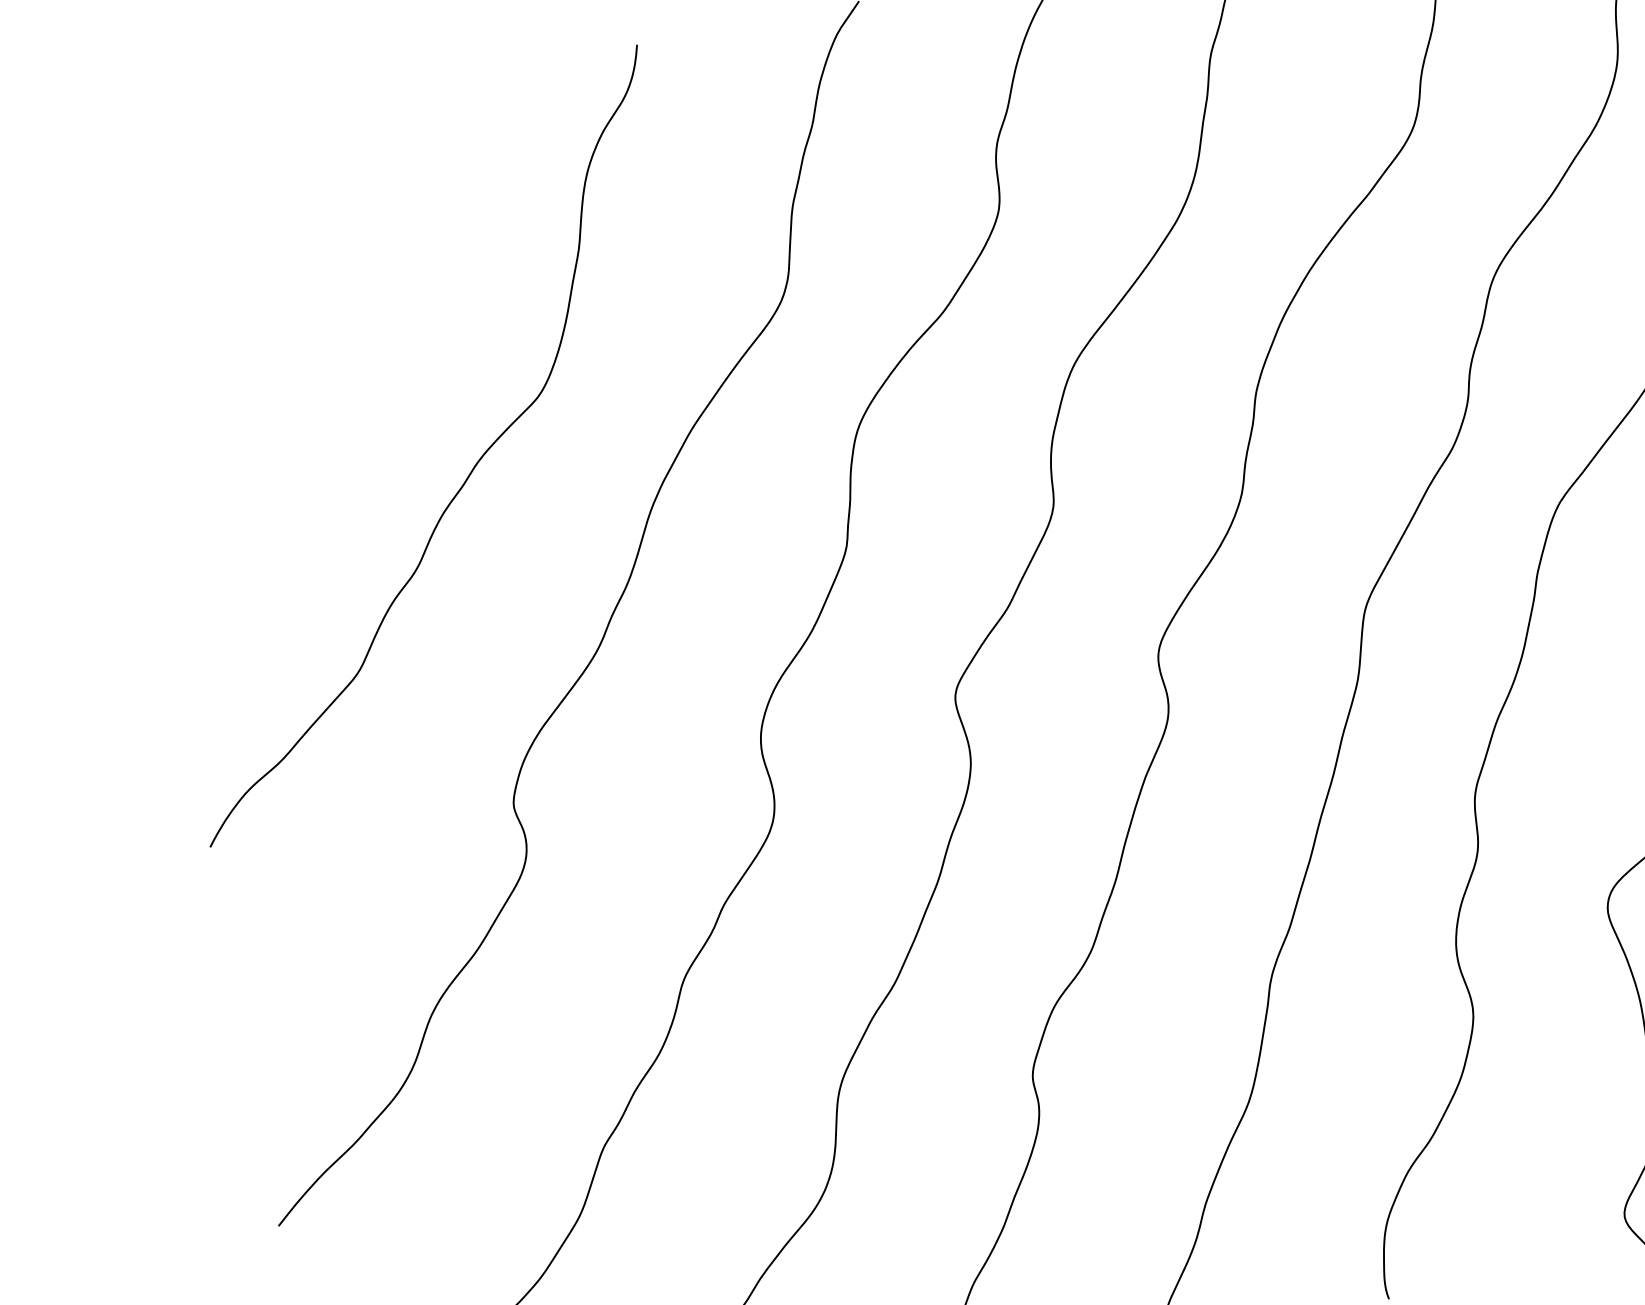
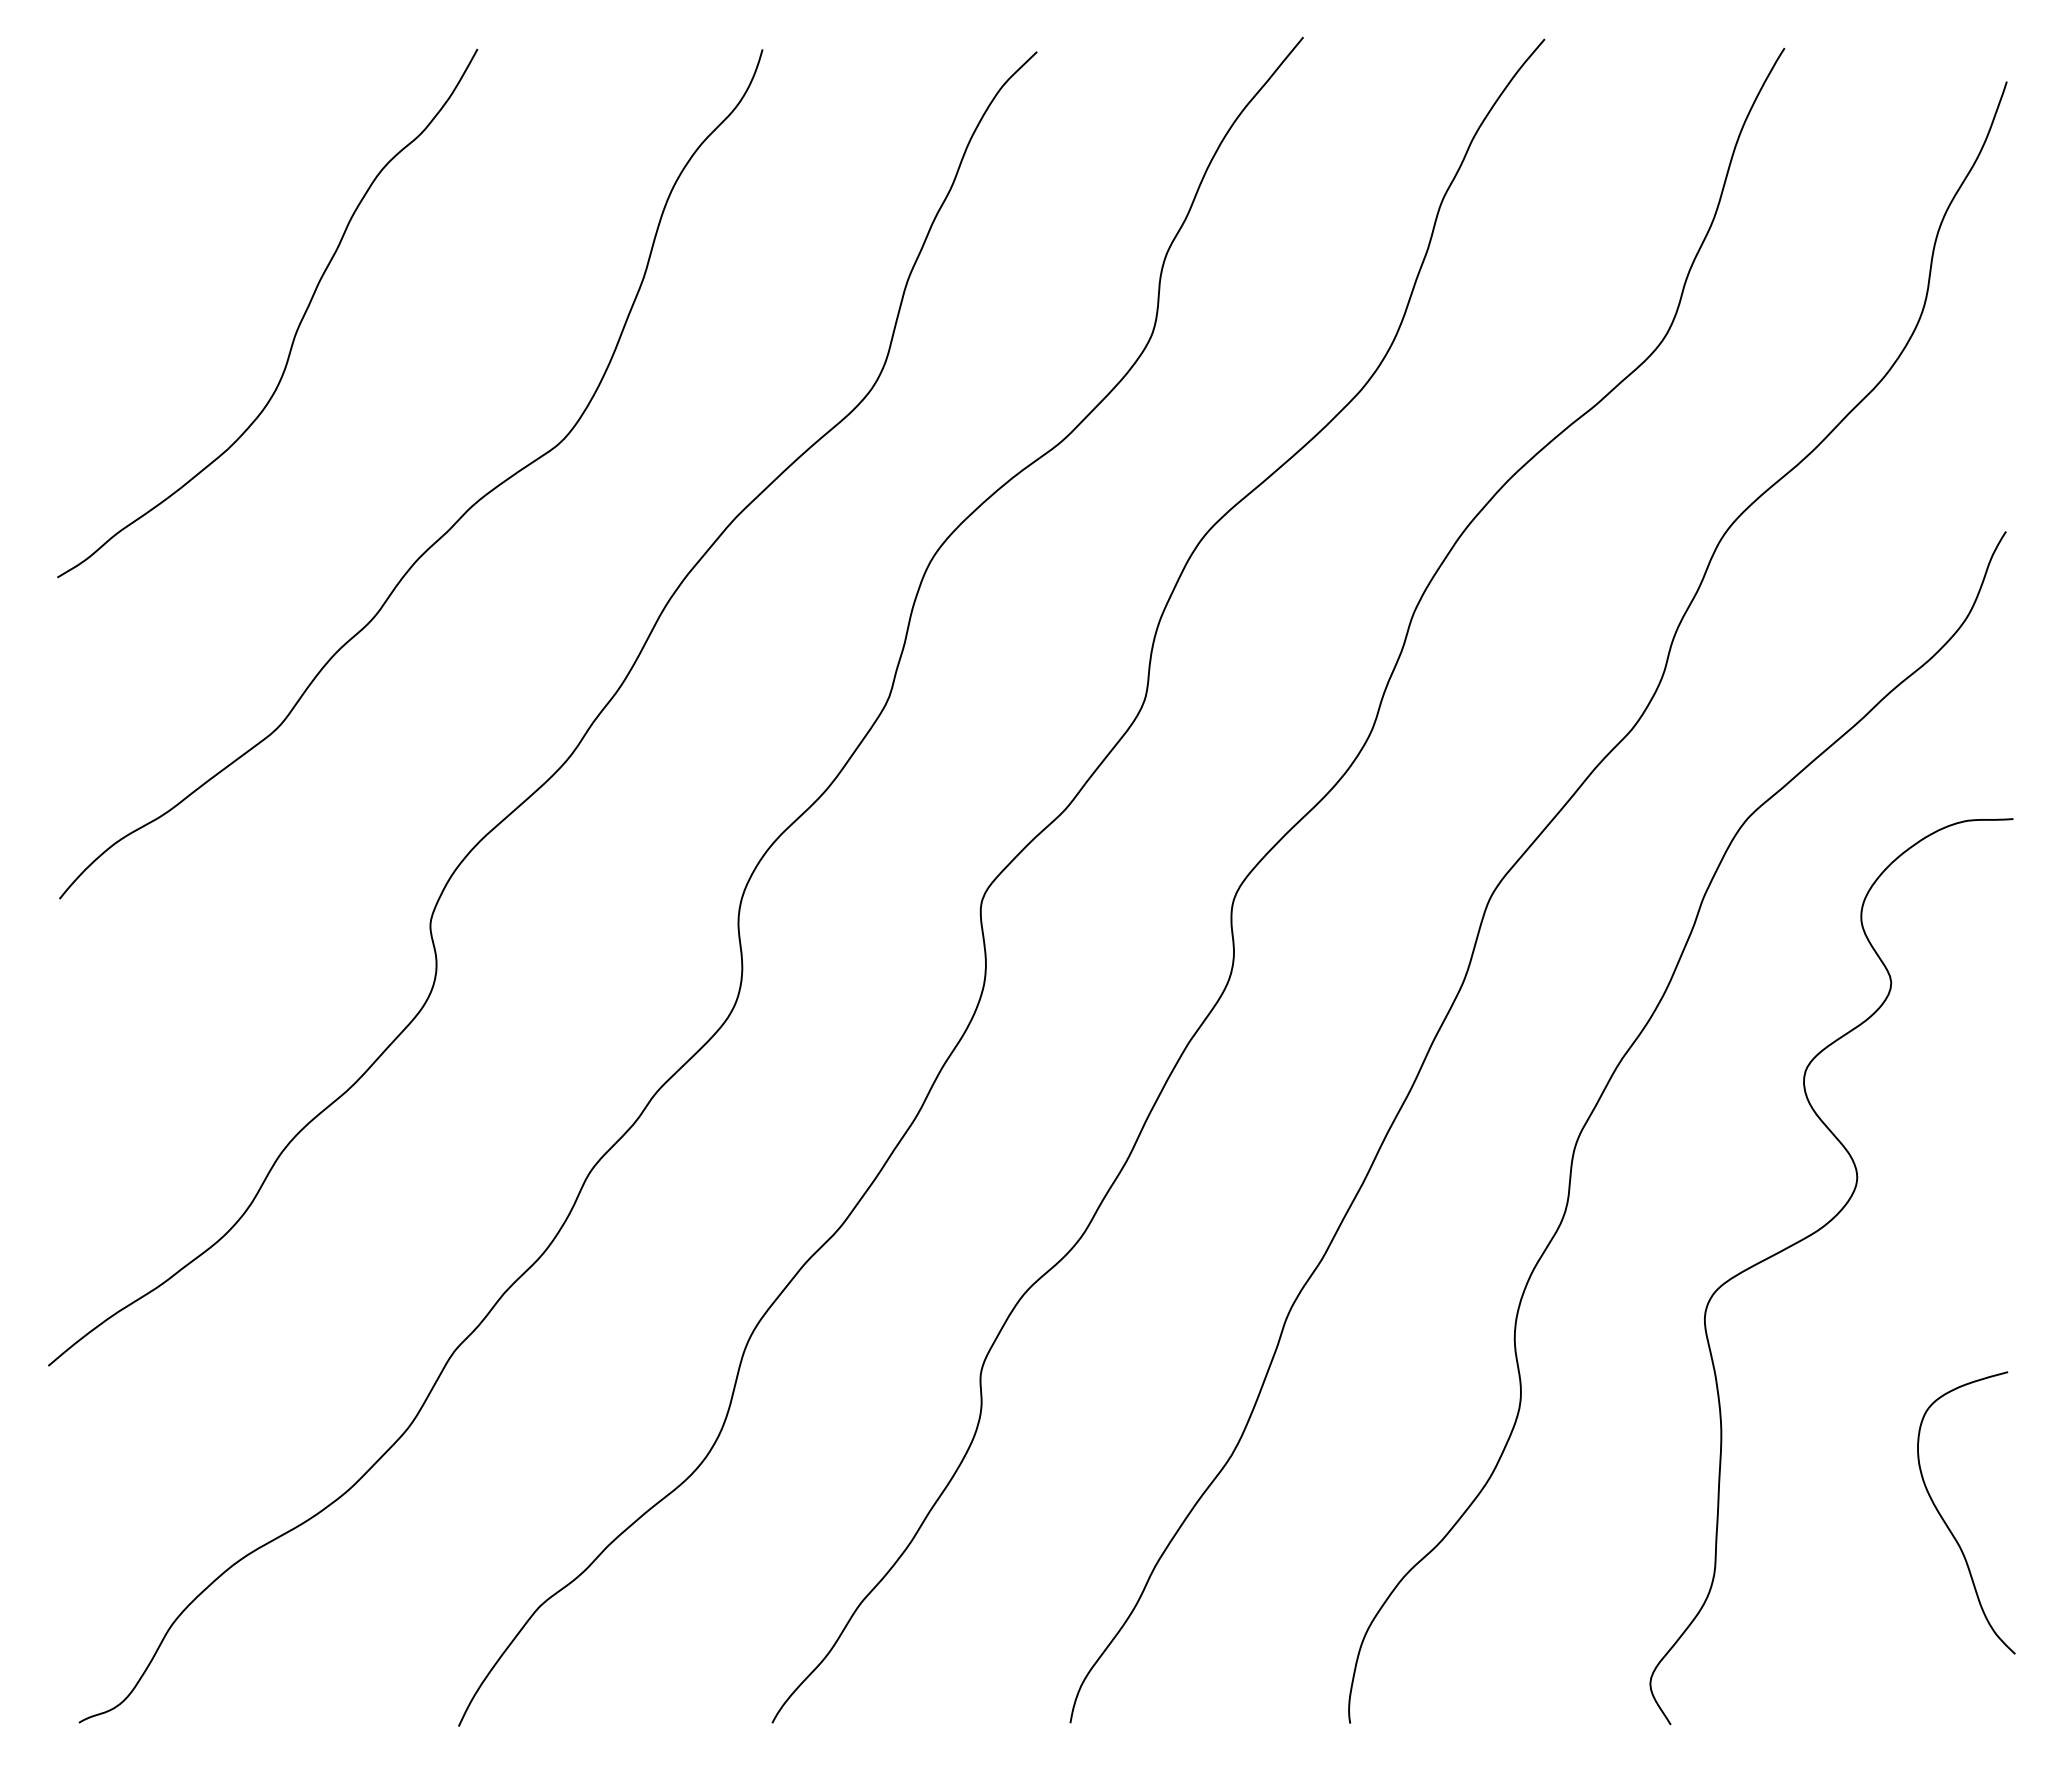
curve: (307, 343) -> (298, 324), added

